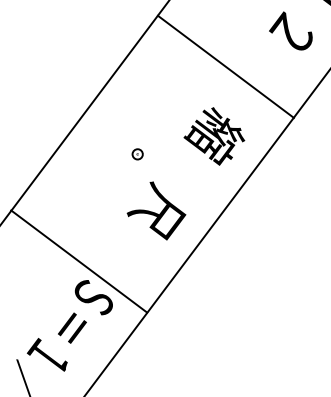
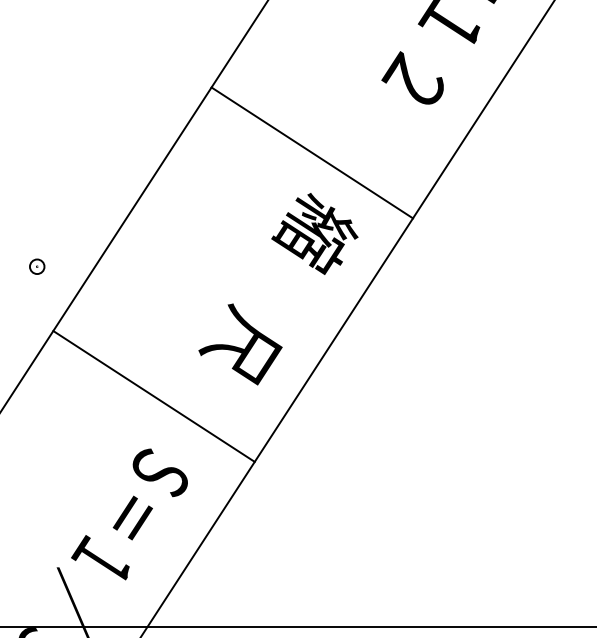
line: (225, 66) -> (311, 152), moved
part: (137, 154) -> (37, 266), moved
line: (78, 261) -> (153, 396), moved

